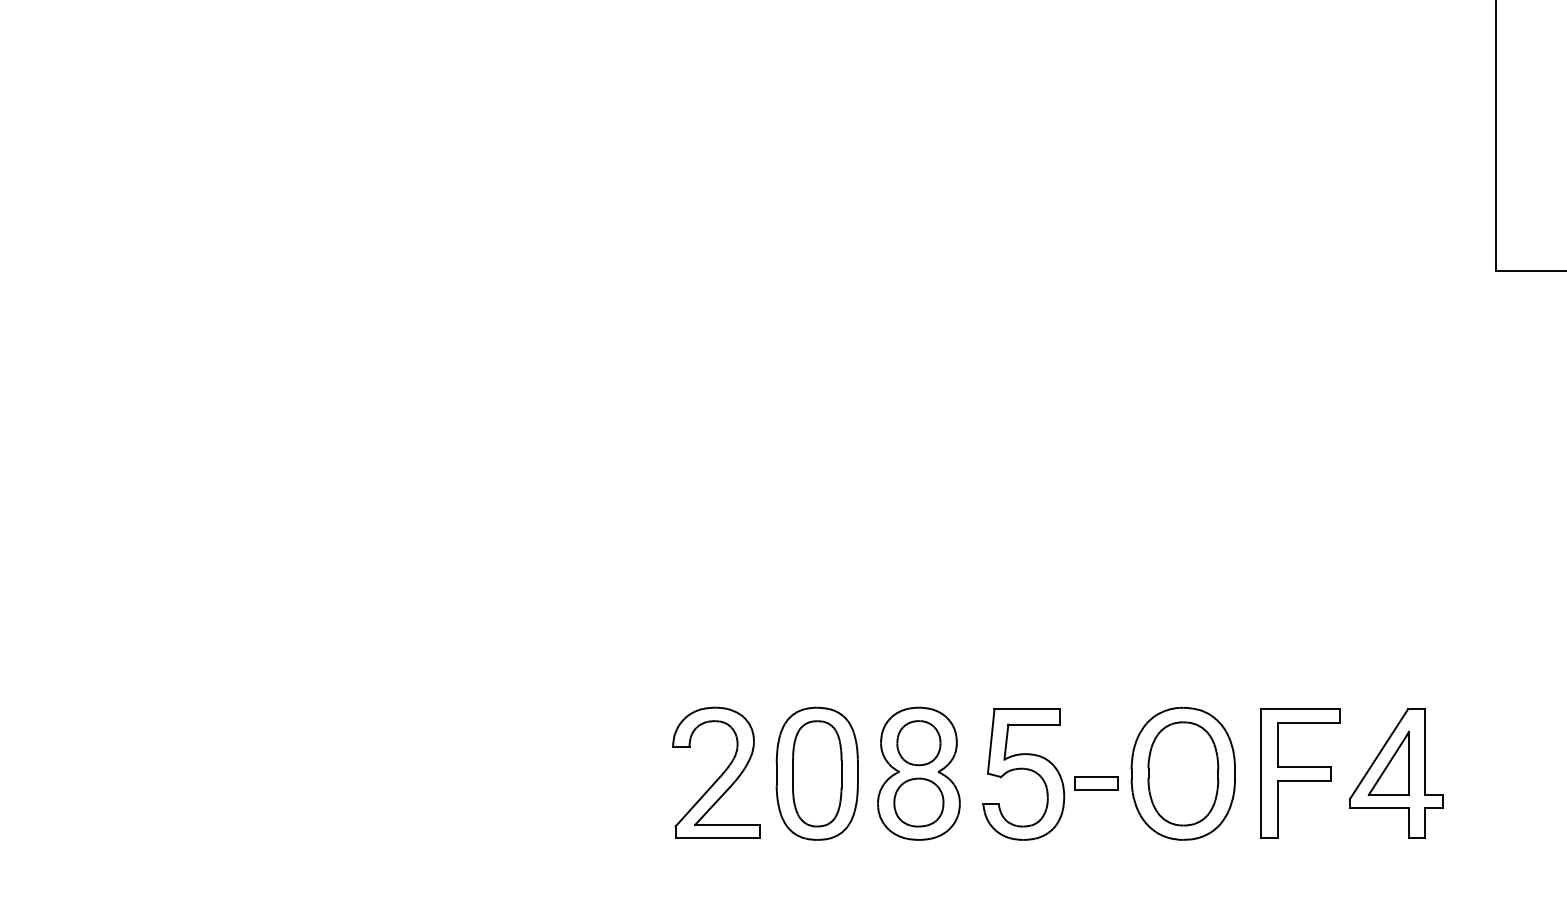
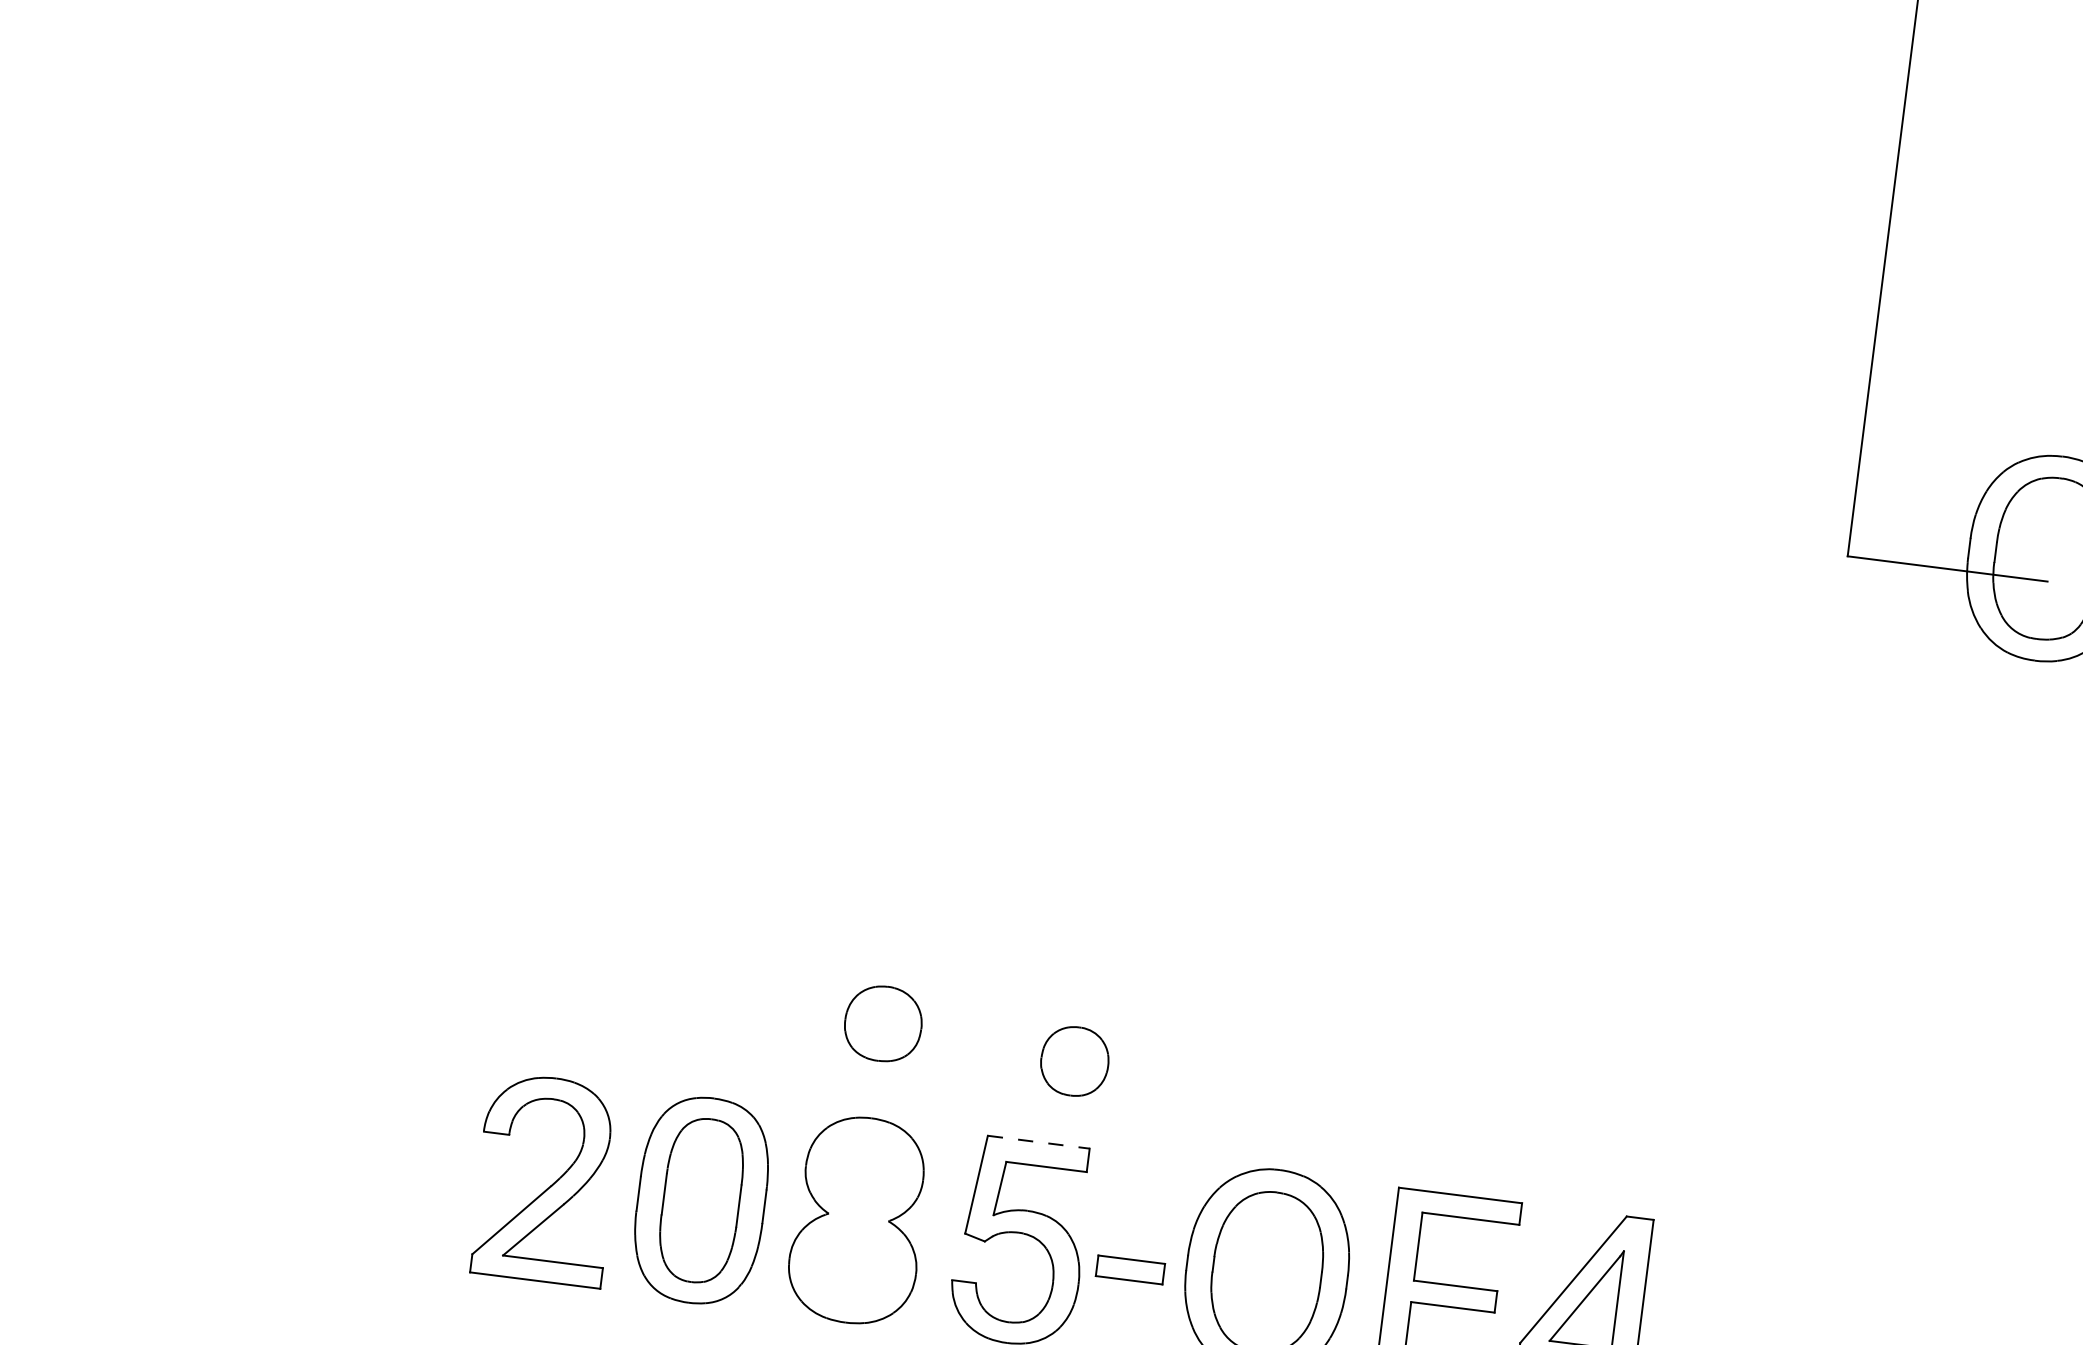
line: (1027, 709) -> (1038, 1142), solid -> dashed
part: (918, 743) -> (1074, 1061), moved
part: (918, 802) -> (882, 1023), moved

